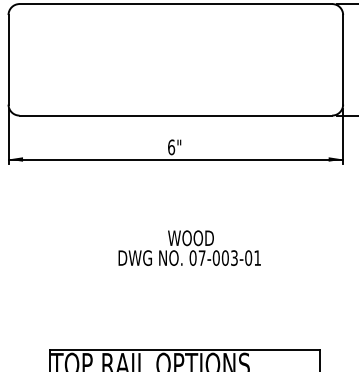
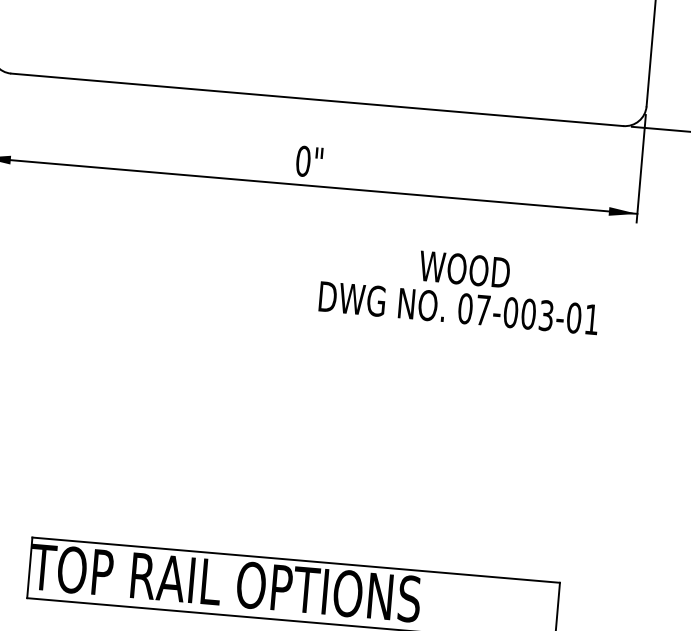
text: (171, 146) -> (303, 159), 6" -> 0"
text: (189, 247) -> (460, 287), moved

